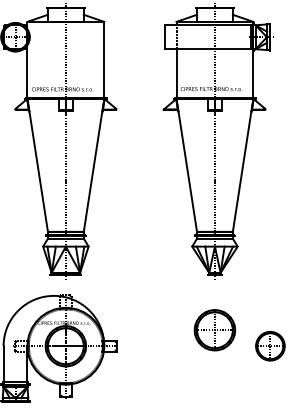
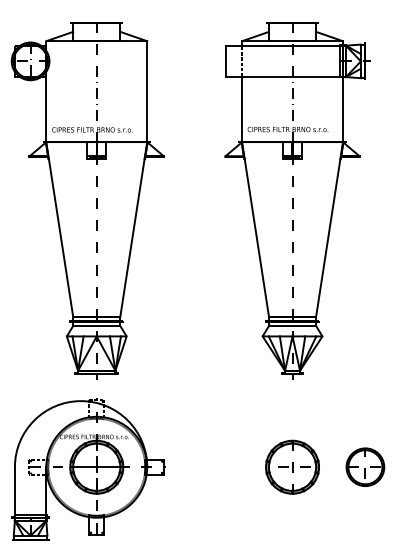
part: (214, 329) -> (292, 466), moved

